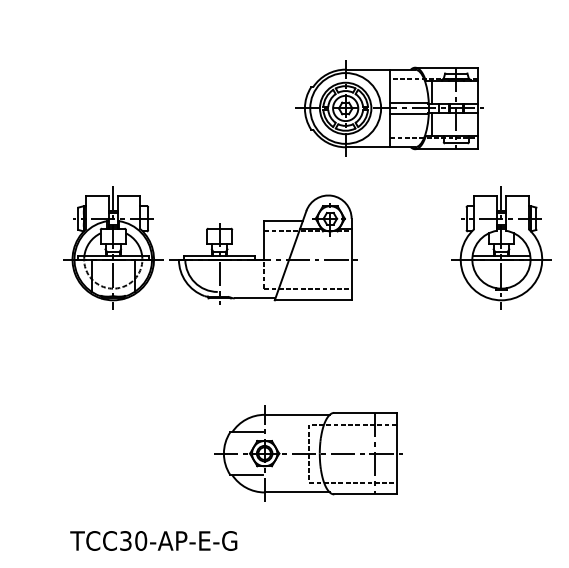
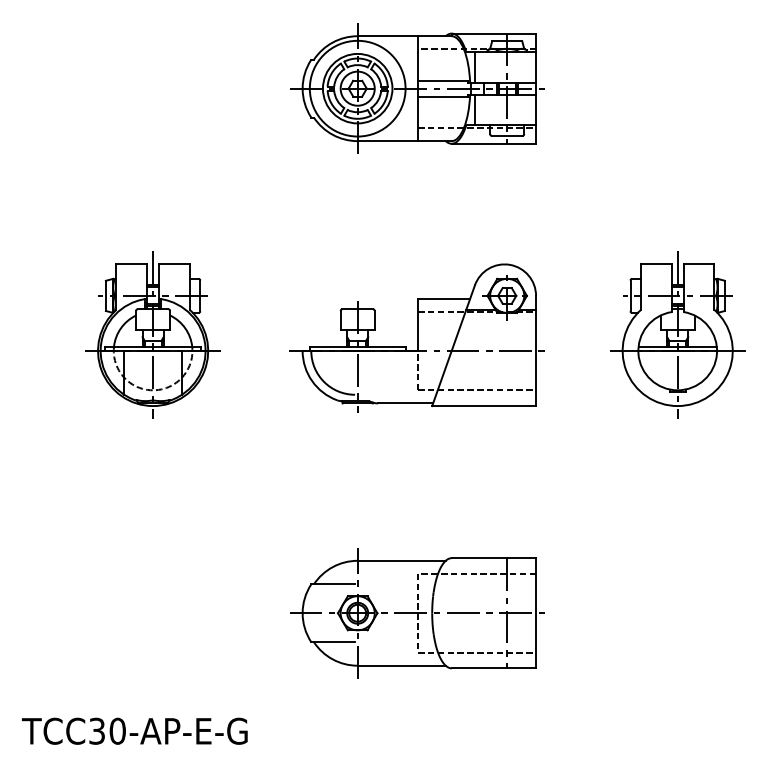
part: (389, 108) -> (416, 88), moved
part: (263, 249) -> (416, 337), moved
text: (153, 540) -> (134, 730), moved

